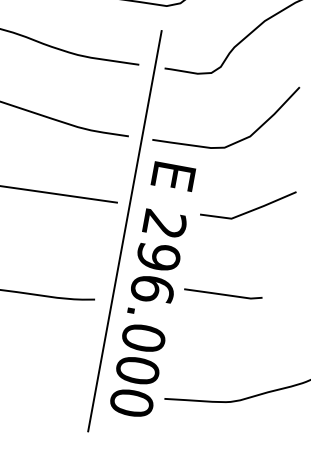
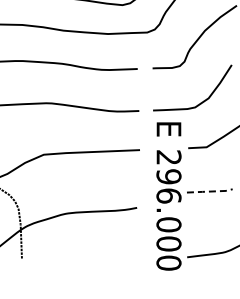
line: (125, 231) -> (147, 165), removed
line: (224, 294) -> (210, 191), solid -> dashed

